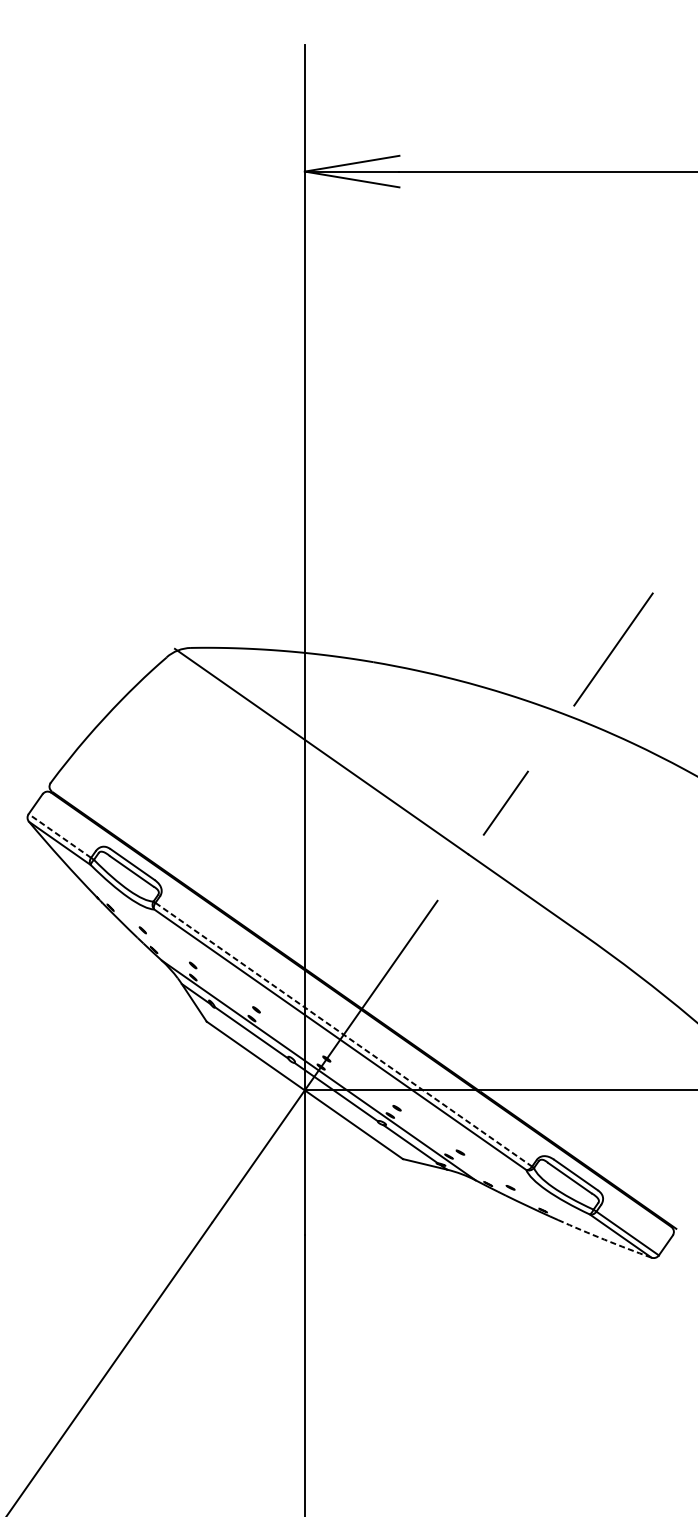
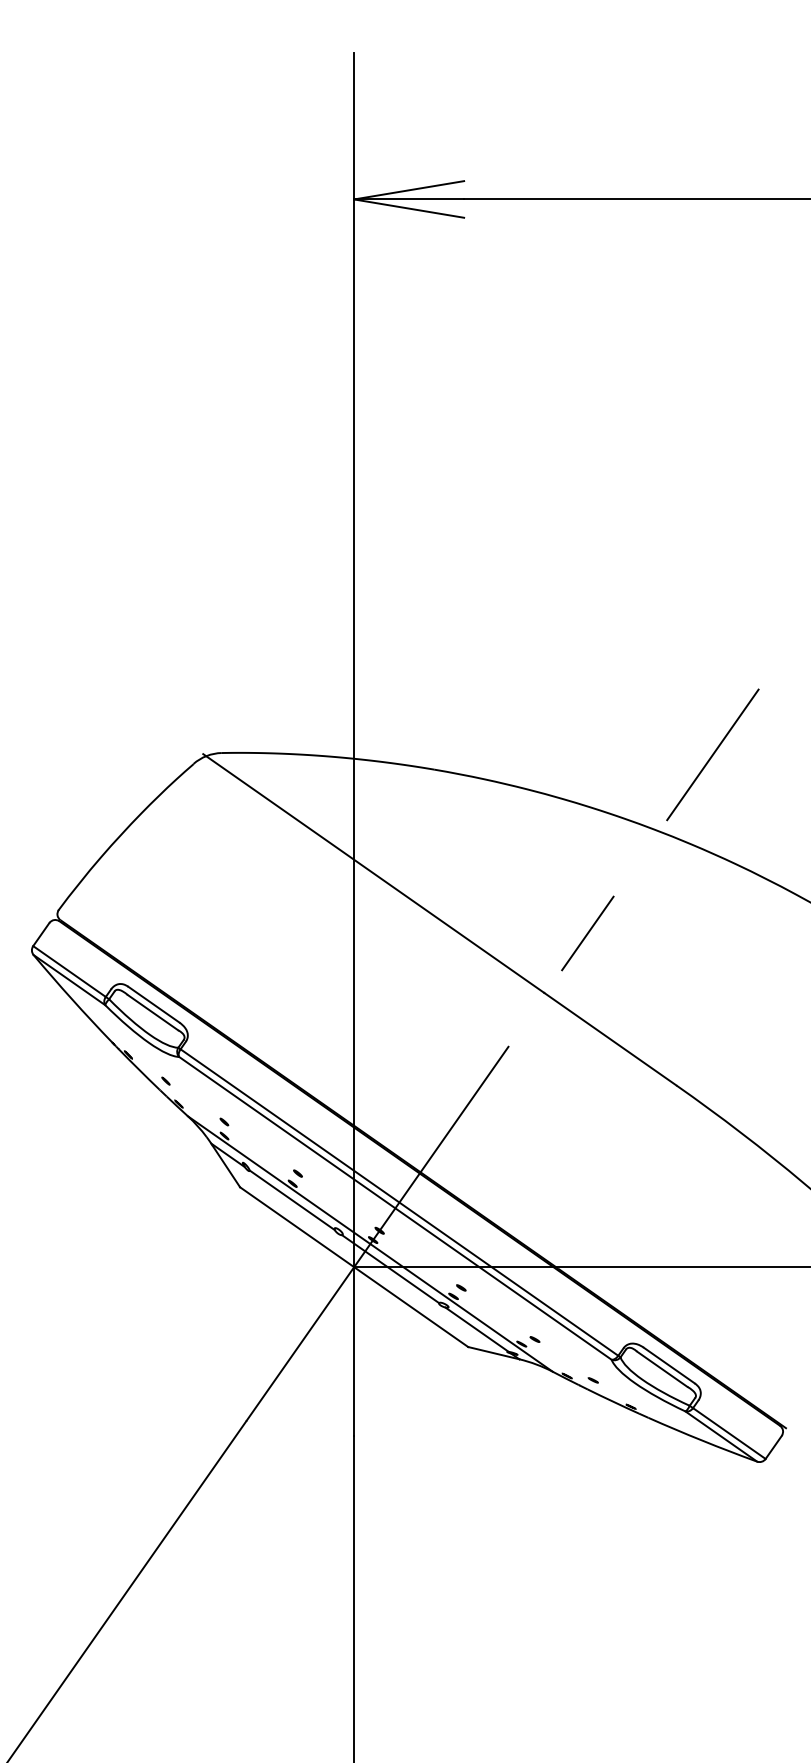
line: (59, 835) -> (69, 971), dashed -> solid
line: (343, 1034) -> (399, 1202), dashed -> solid
arc: (604, 1239) -> (702, 1440), dashed -> solid

